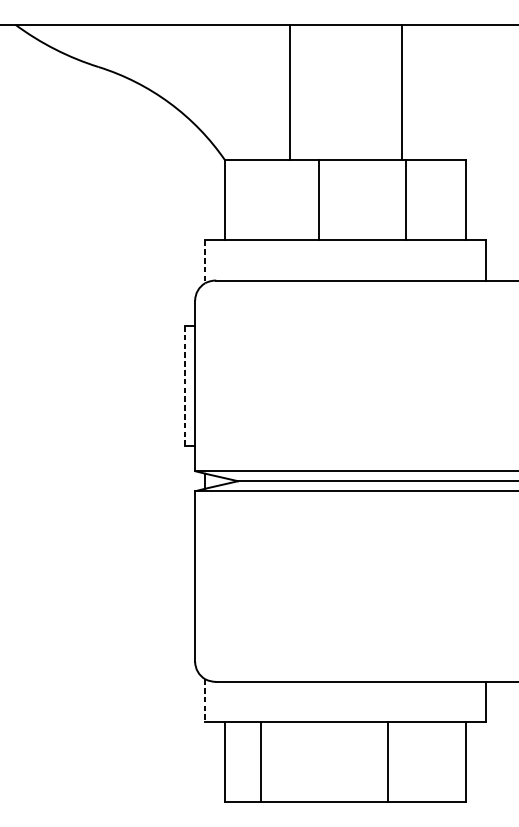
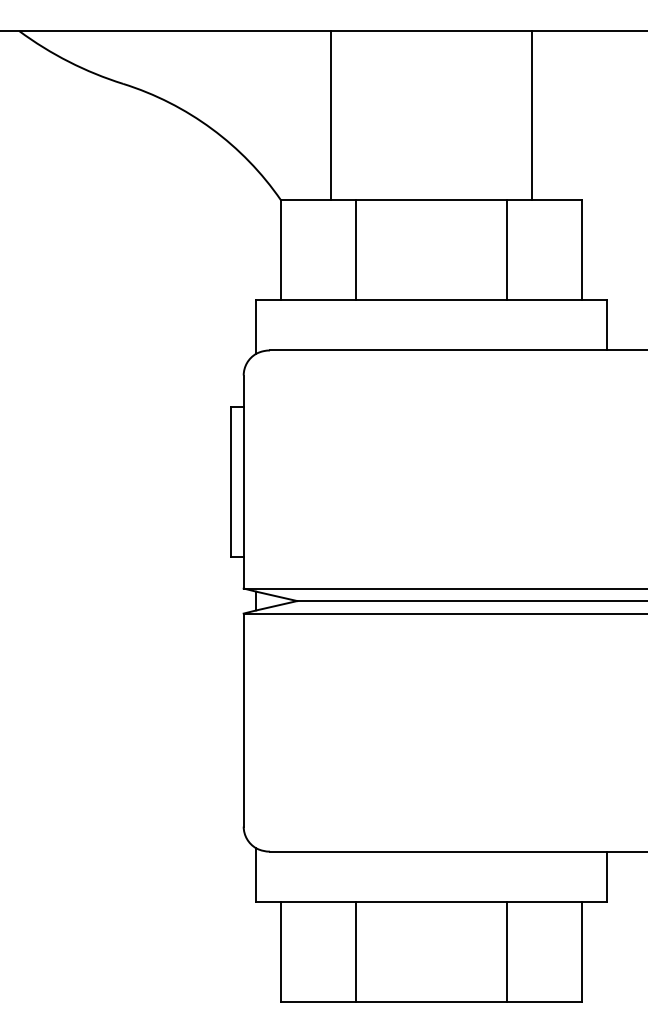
line: (290, 92) -> (331, 115), moved
line: (401, 92) -> (531, 115), moved
line: (319, 200) -> (356, 250), moved
line: (205, 262) -> (256, 327), dashed -> solid
line: (185, 385) -> (231, 481), dashed -> solid
line: (205, 700) -> (256, 875), dashed -> solid
line: (260, 761) -> (356, 951), moved
line: (388, 761) -> (506, 951), moved

